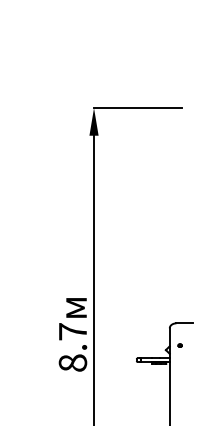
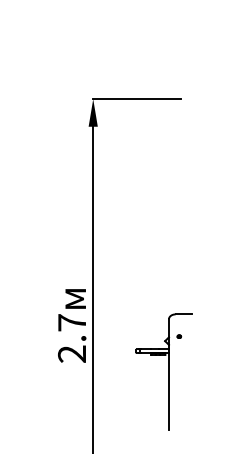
text: (73, 362) -> (72, 353), 8.7 -> 2.7

